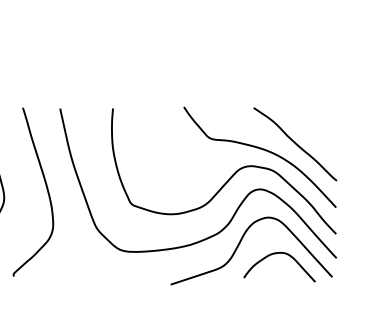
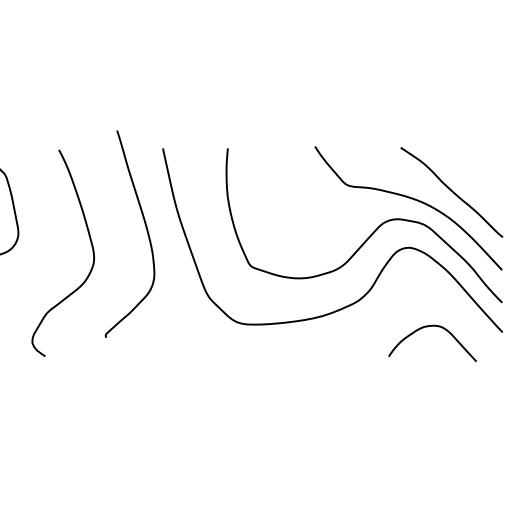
curve: (46, 186) -> (145, 227), moved
curve: (239, 244) -> (383, 315), removed

